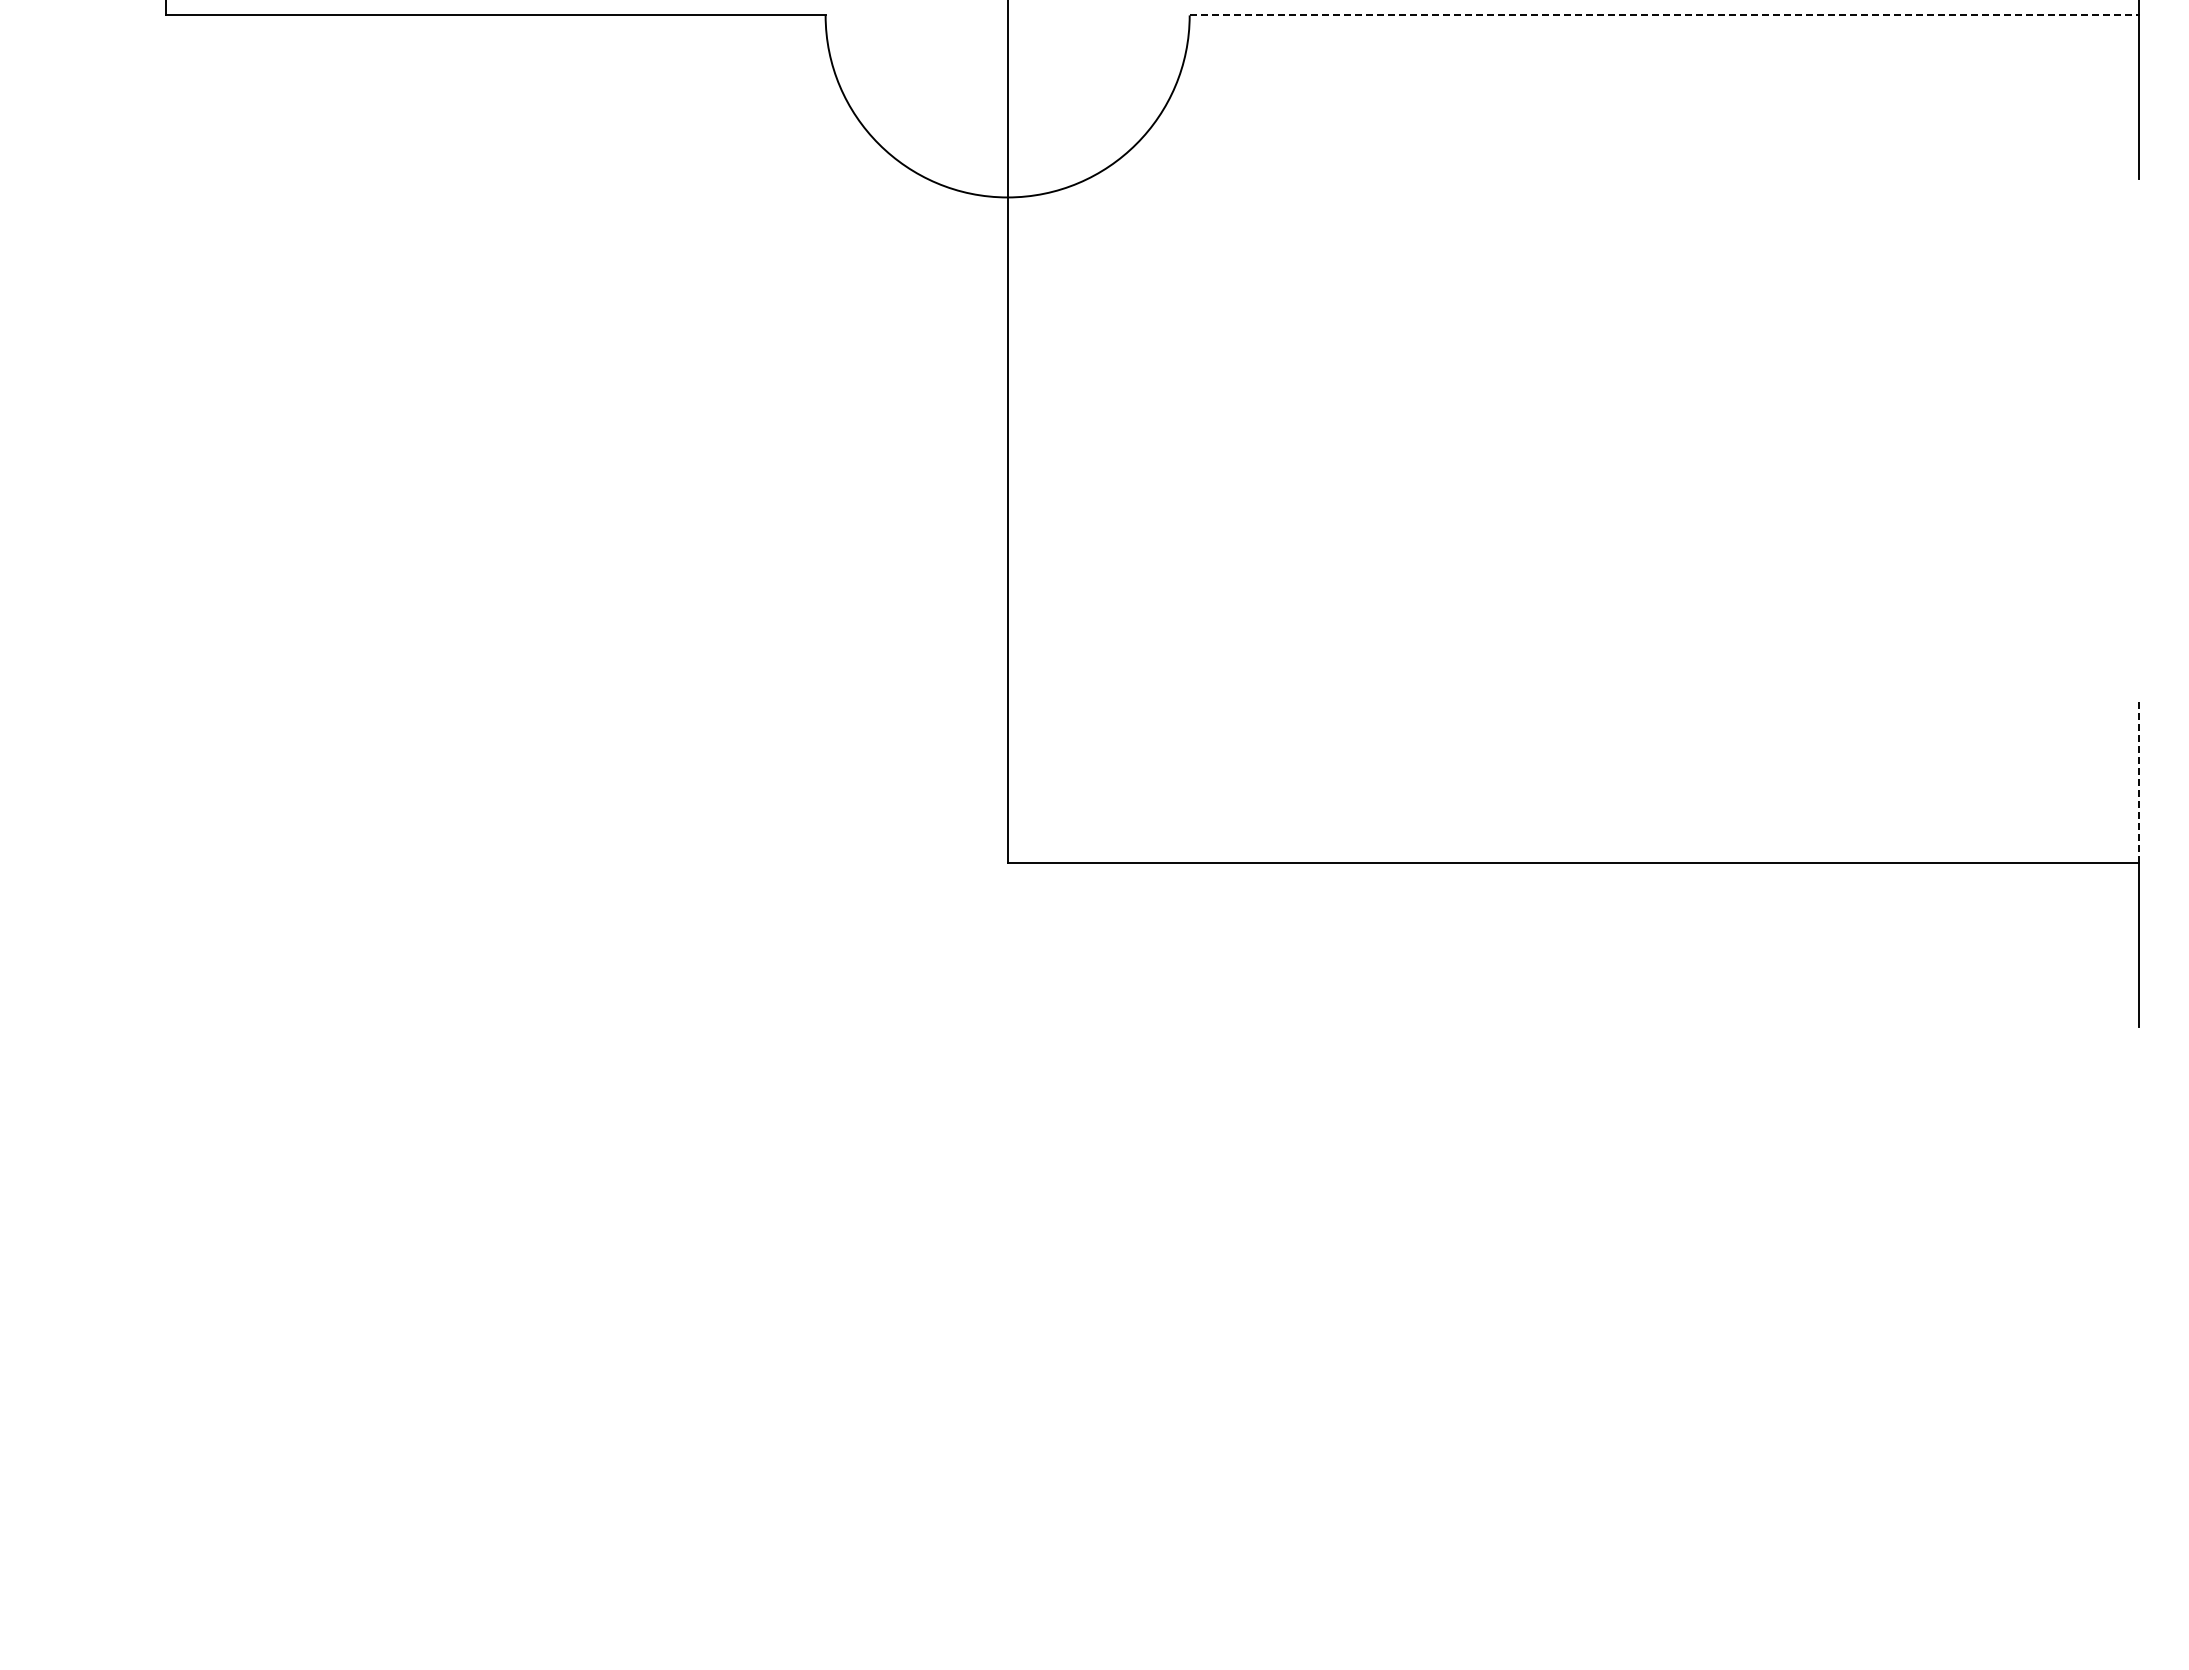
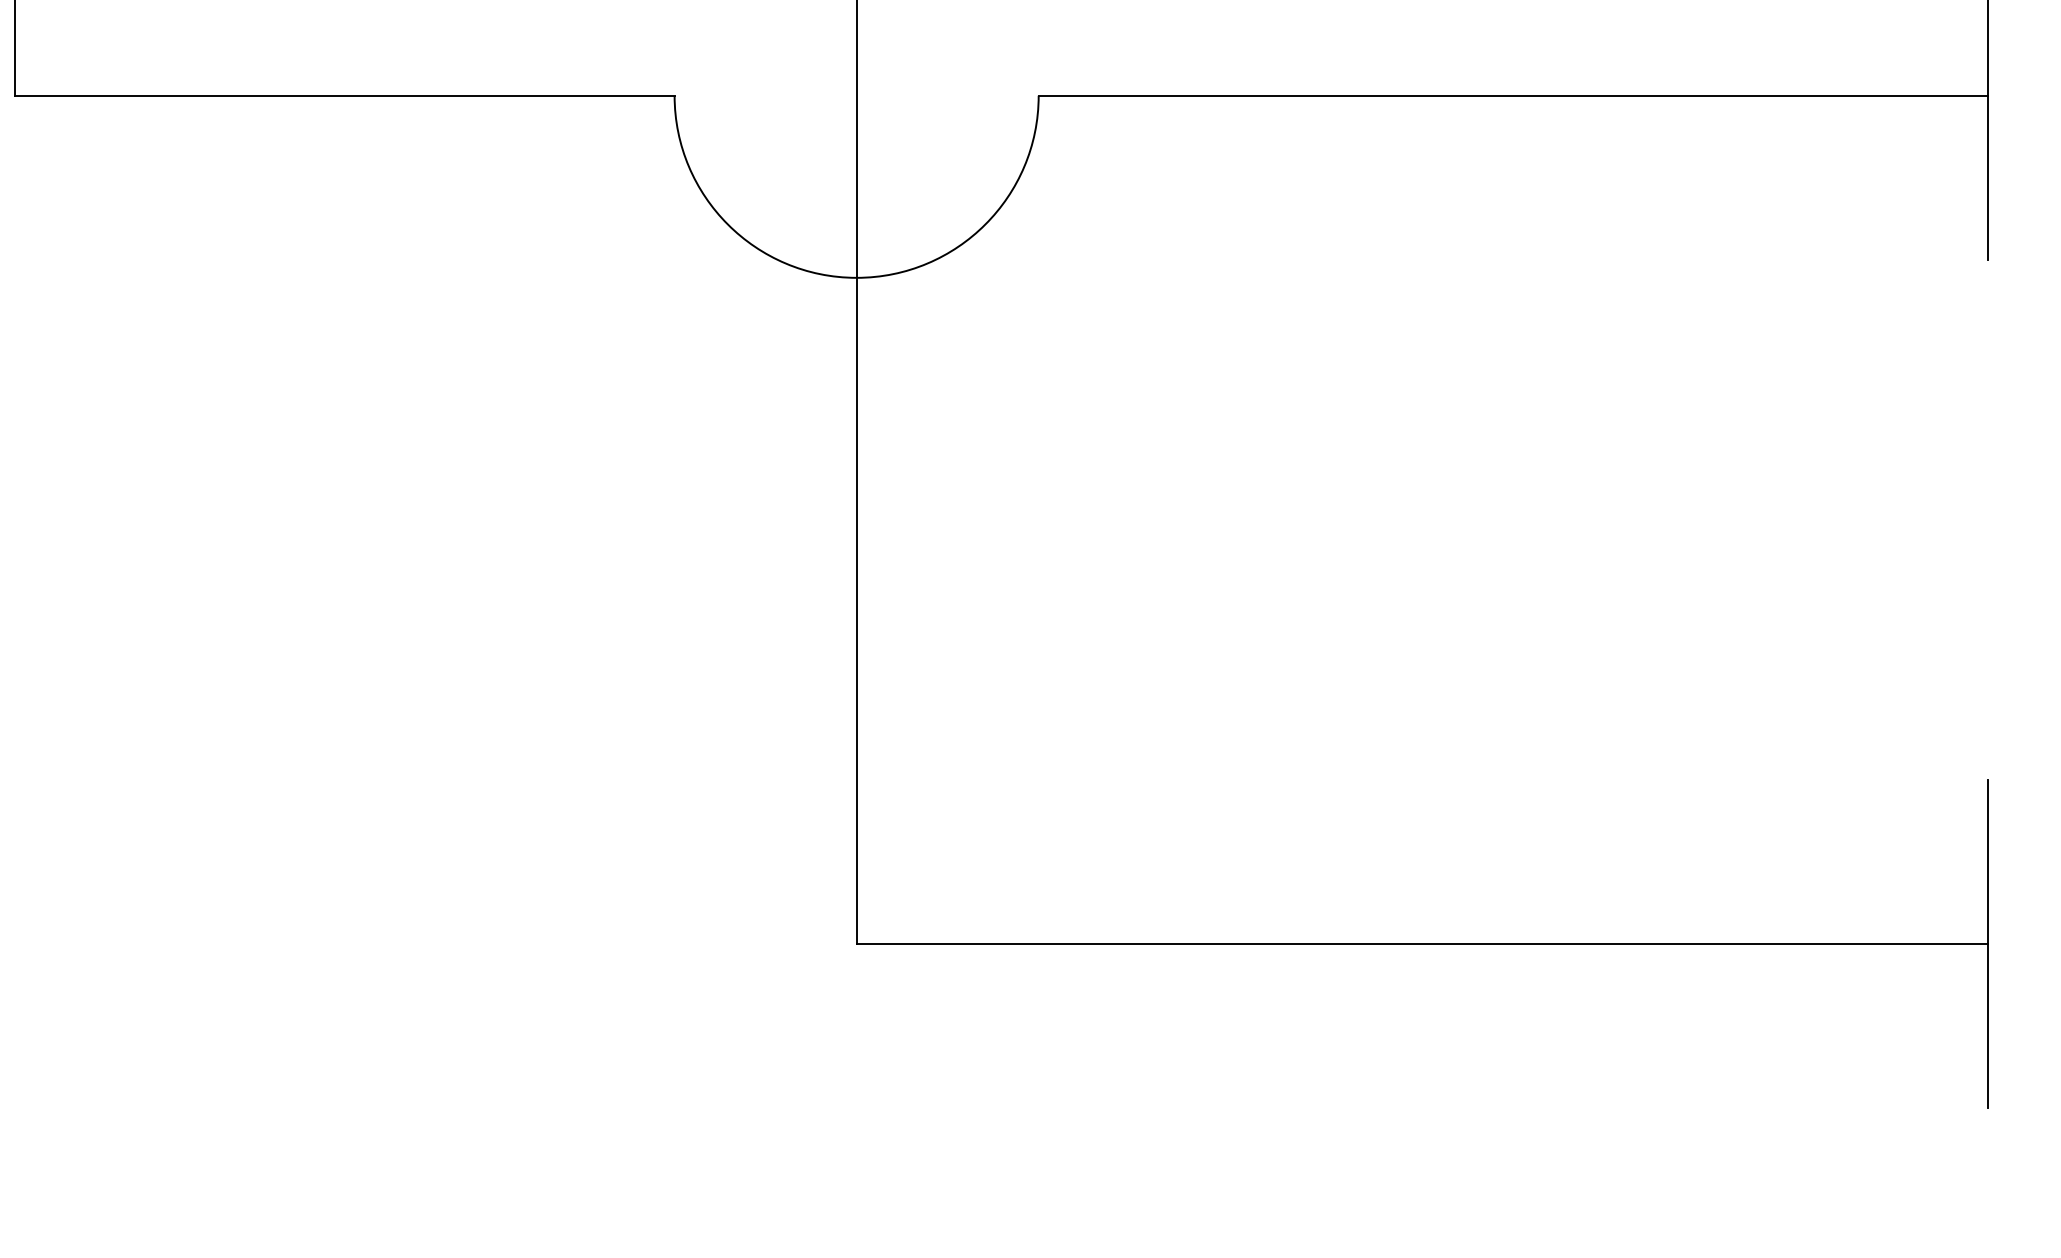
line: (1664, 15) -> (1513, 95), dashed -> solid
line: (2139, 781) -> (1988, 861), dashed -> solid

